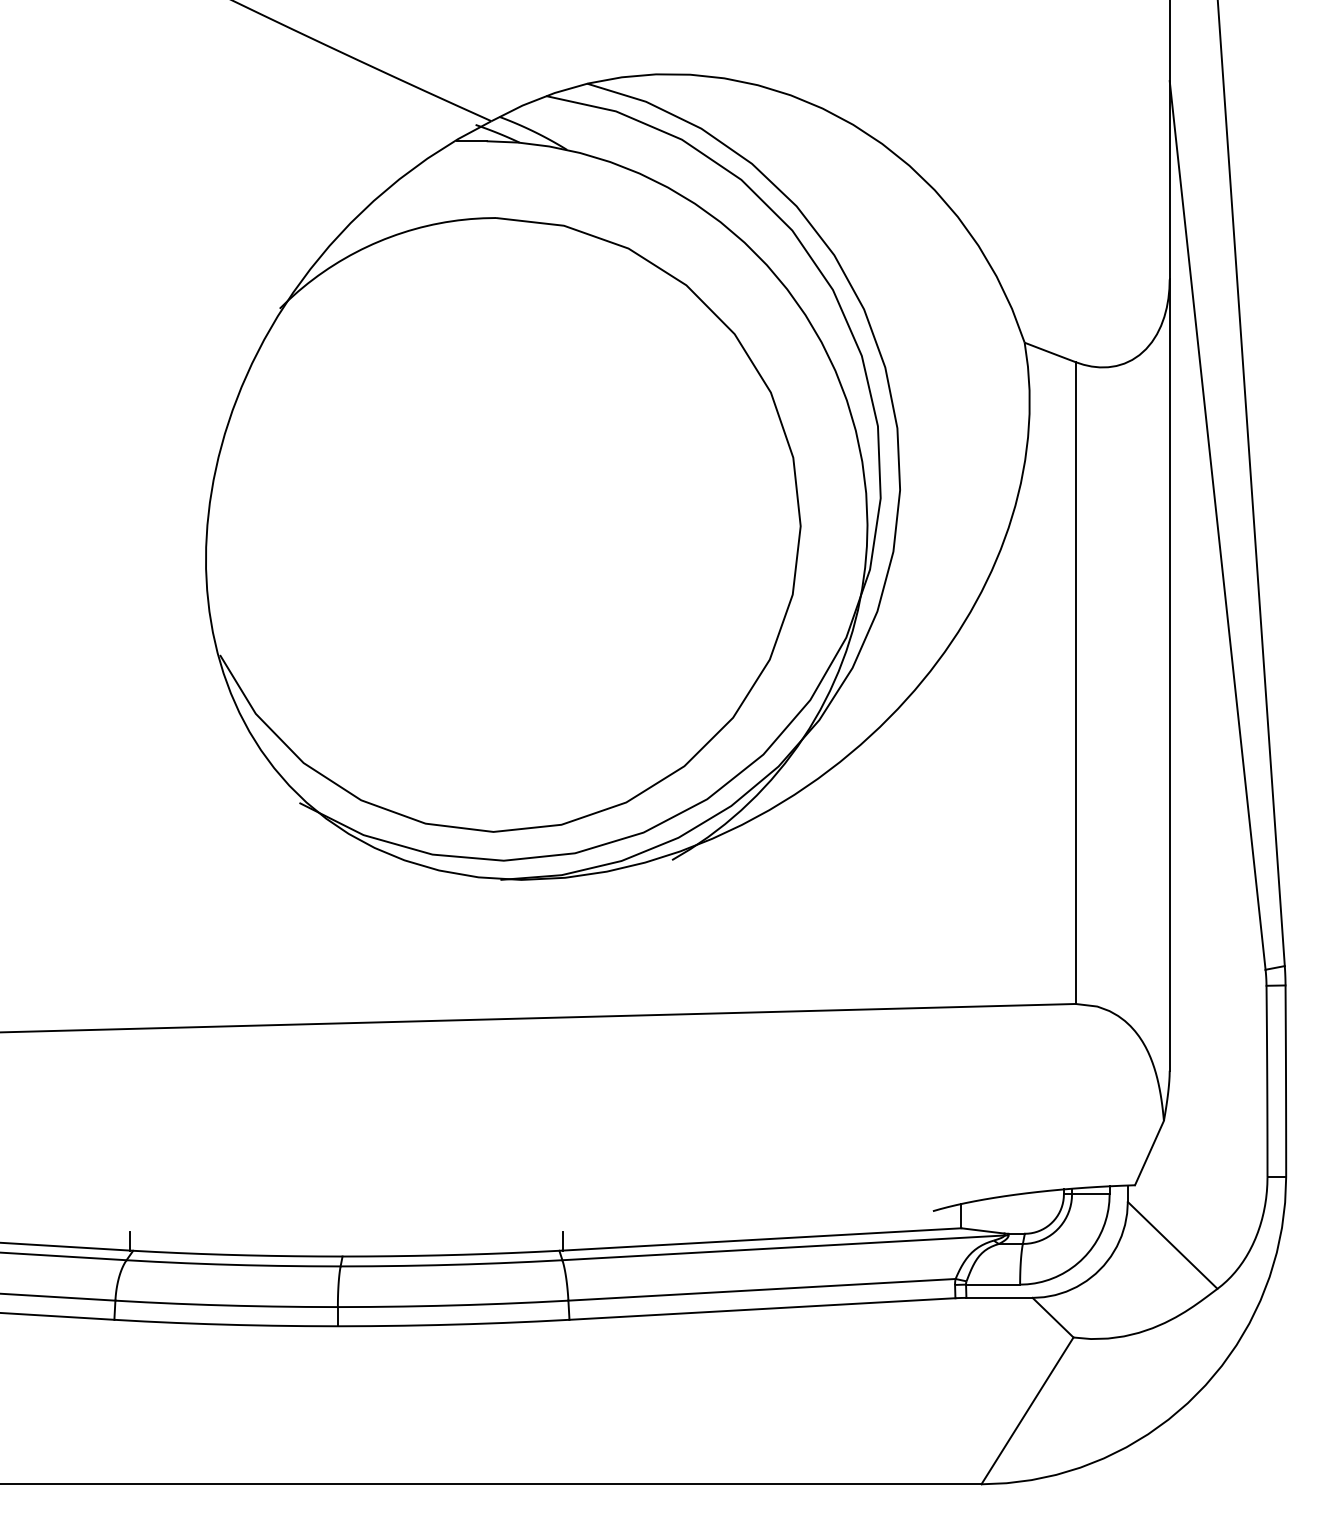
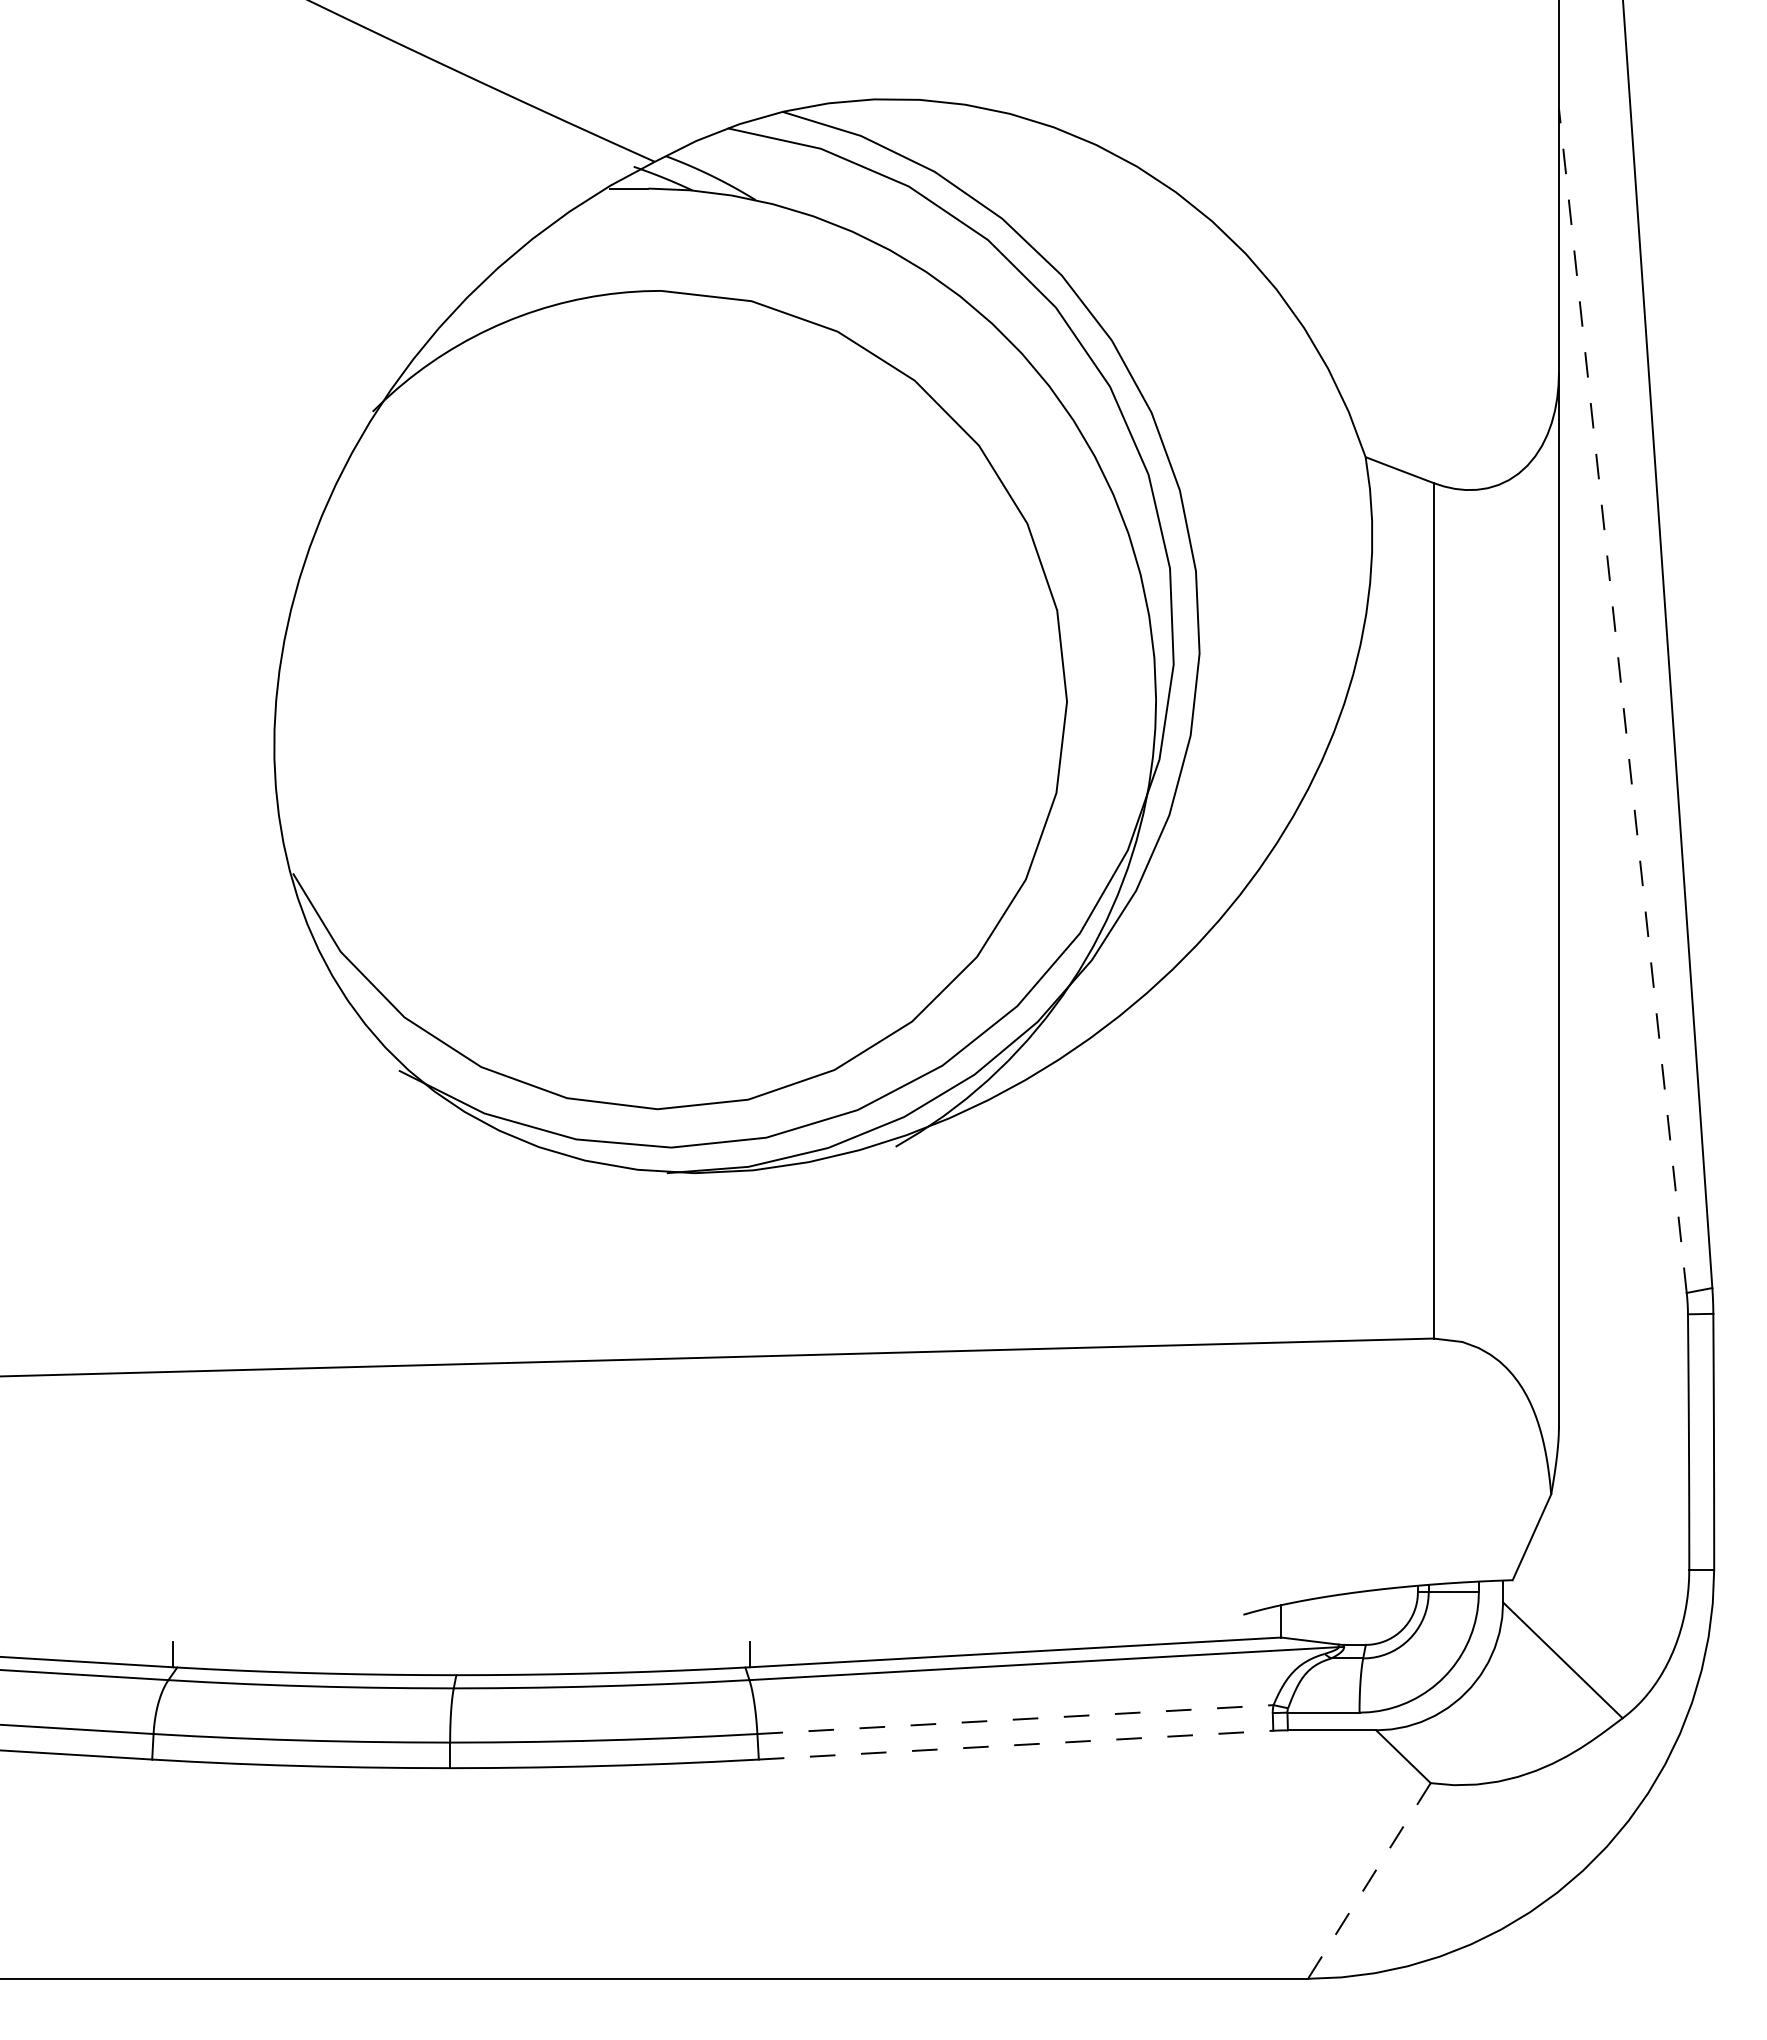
line: (1217, 525) -> (1622, 700), solid -> dashed
line: (762, 1289) -> (1015, 1719), solid -> dashed
line: (762, 1309) -> (1016, 1745), solid -> dashed
line: (1027, 1411) -> (1369, 1881), solid -> dashed

